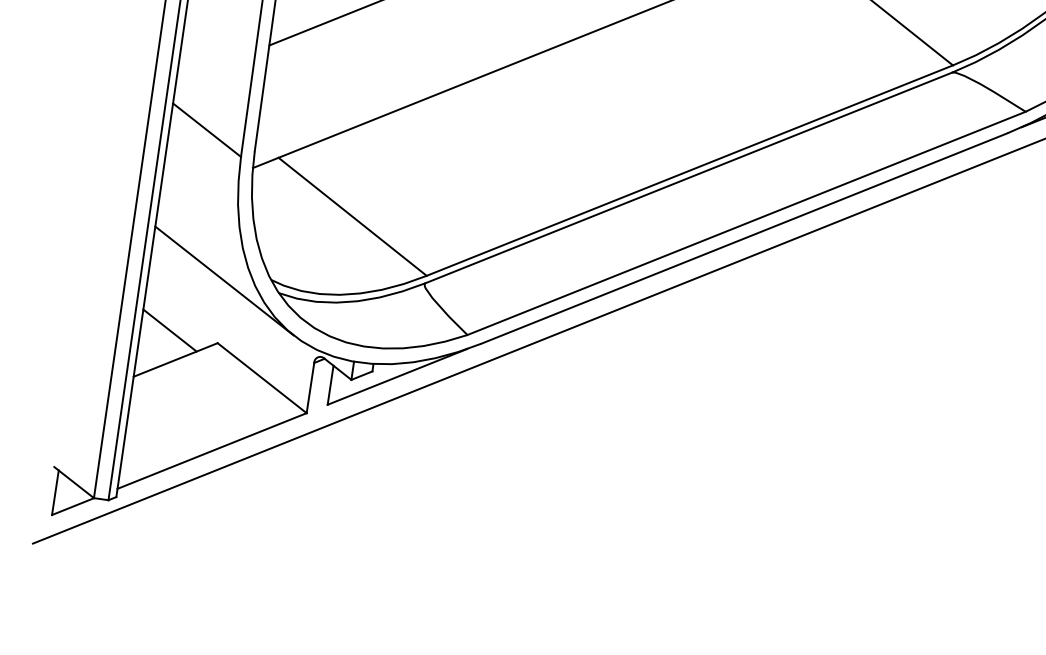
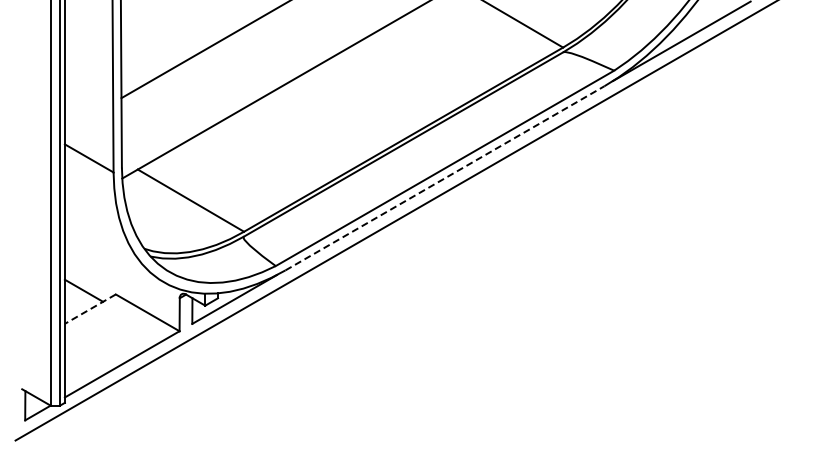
line: (745, 238) -> (445, 178), solid -> dashed
line: (223, 280) -> (113, 253), removed
line: (174, 360) -> (89, 309), solid -> dashed

